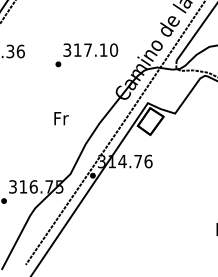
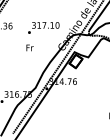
text: (60, 117) -> (29, 47), moved

